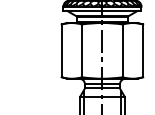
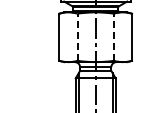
line: (82, 51) -> (77, 37), solid -> dashed
line: (122, 51) -> (113, 37), solid -> dashed

